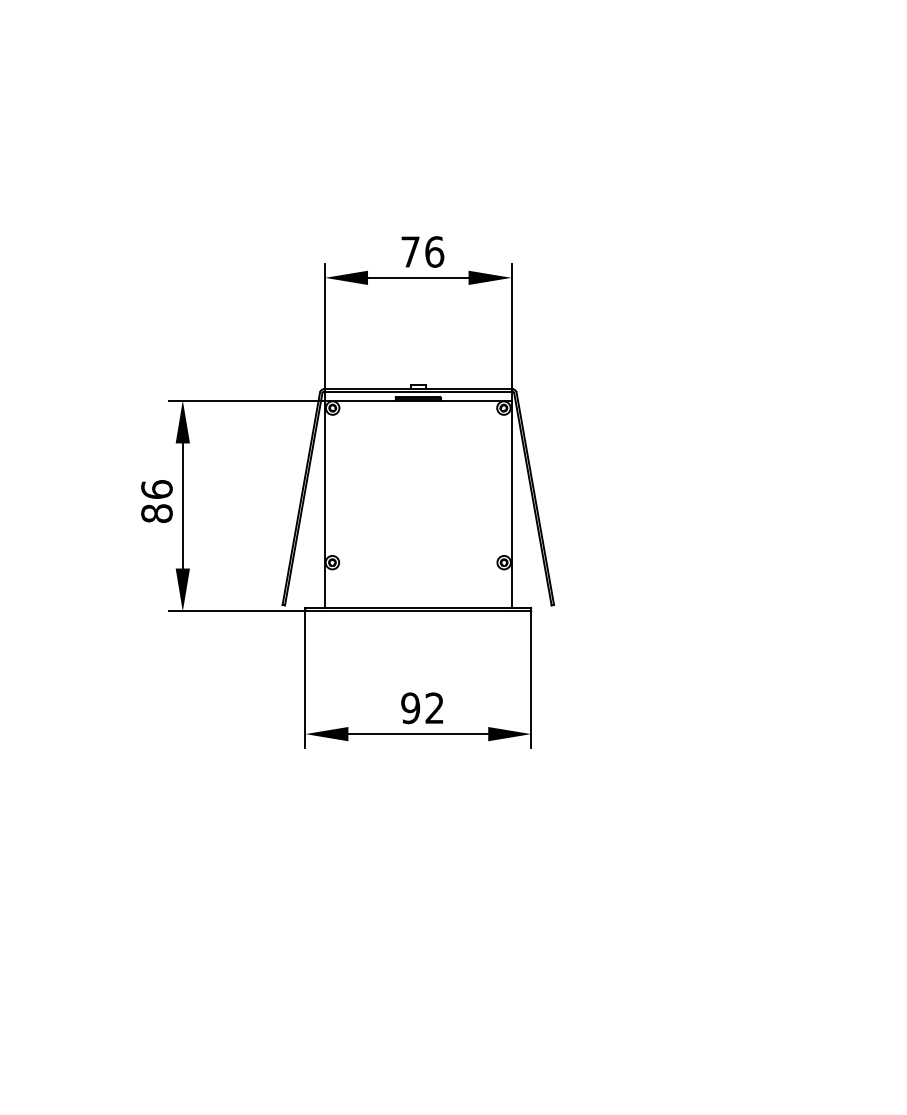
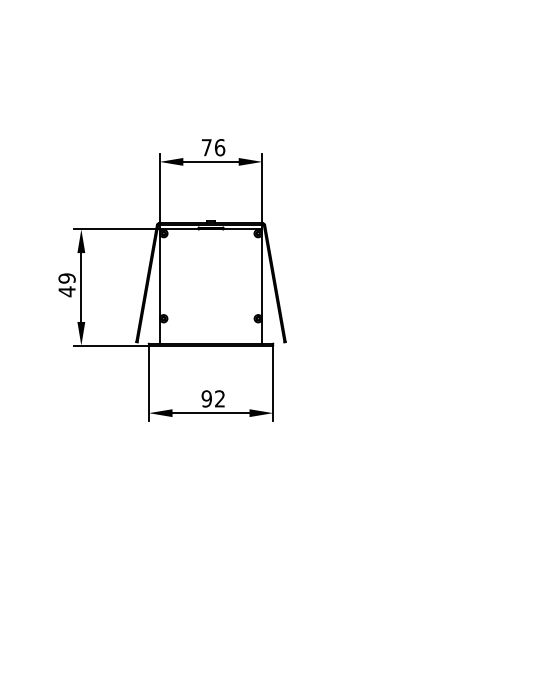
text: (155, 502) -> (66, 285), 86 -> 49

